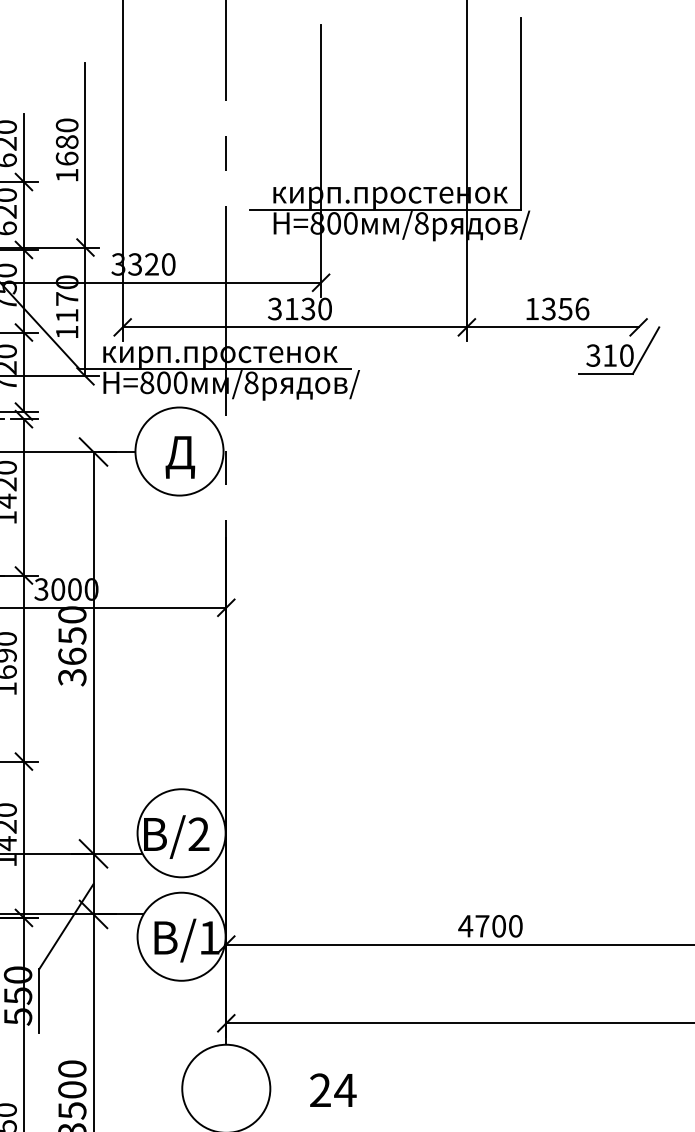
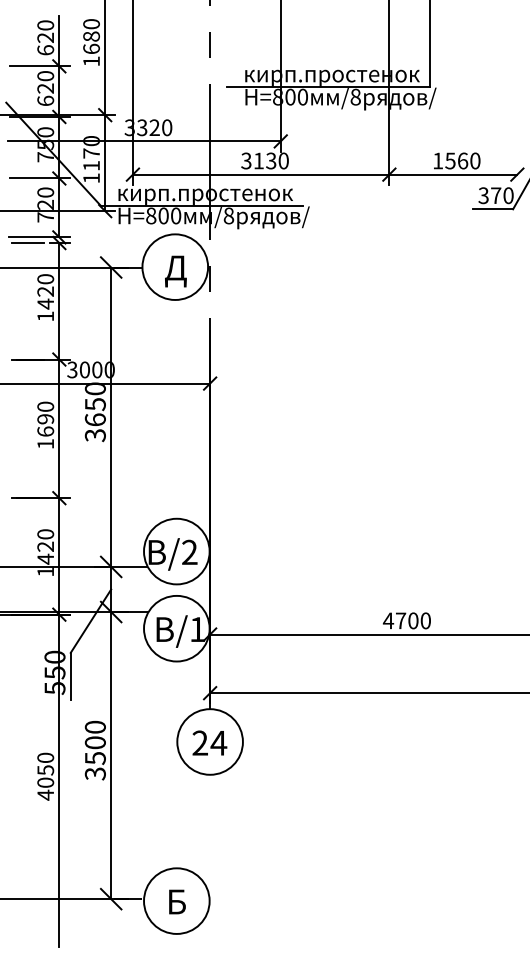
text: (565, 308) -> (462, 160), 1356 -> 1560
text: (610, 355) -> (496, 195), 310 -> 370
text: (332, 1089) -> (209, 742), moved

